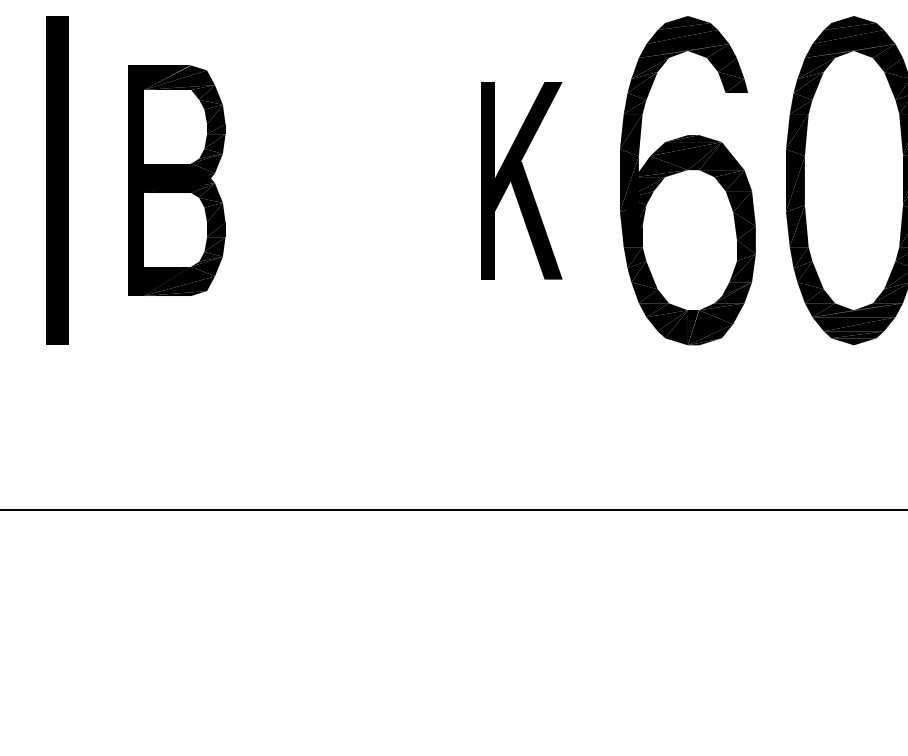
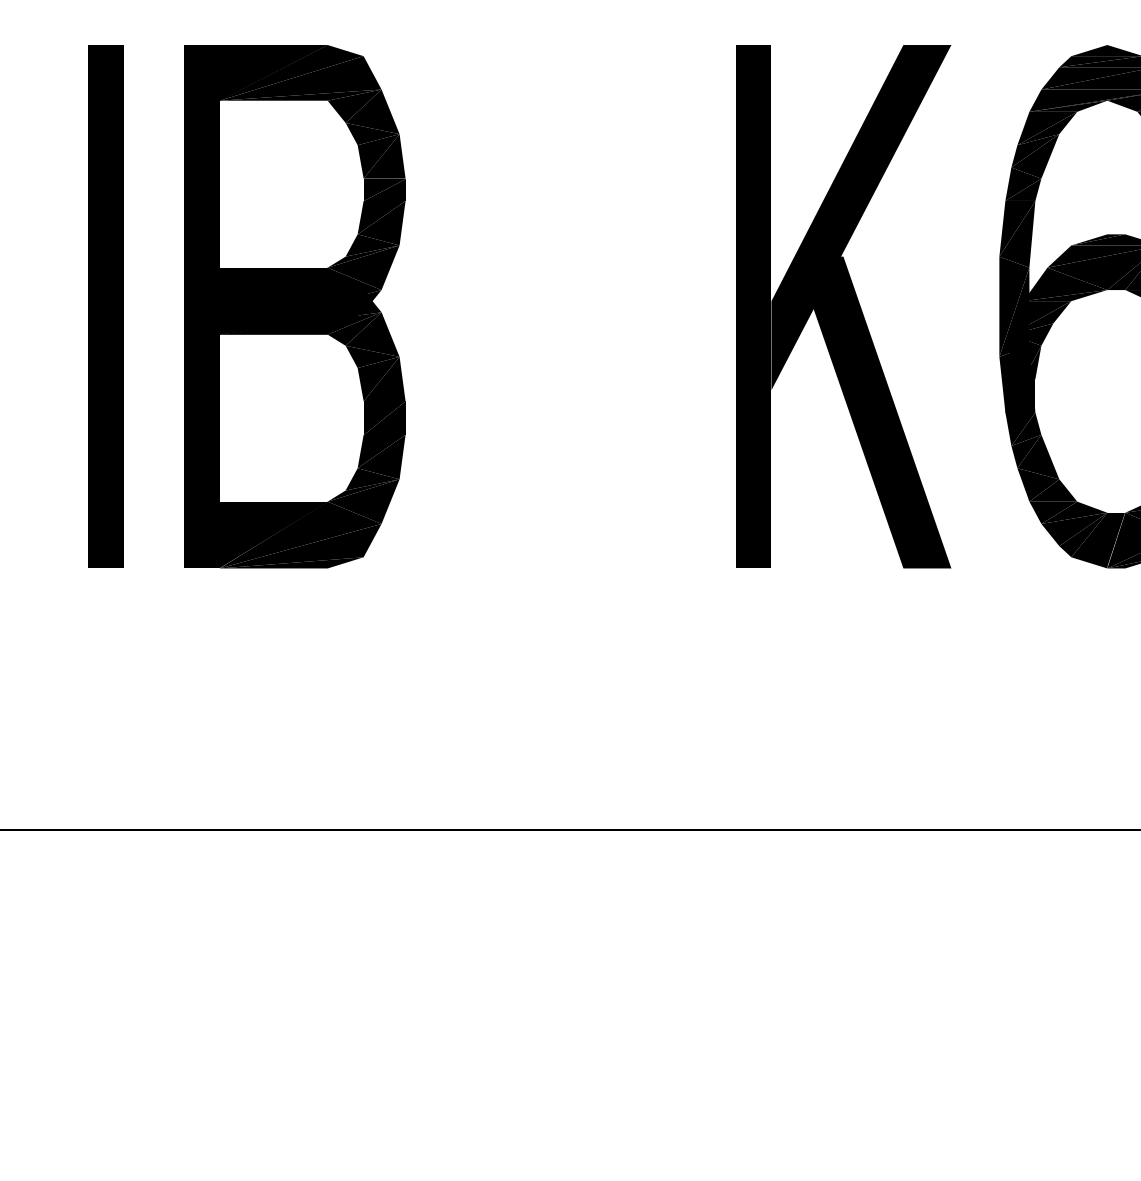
part: (176, 180) -> (294, 306), size x1.43
part: (521, 180) -> (842, 306), size x1.67

